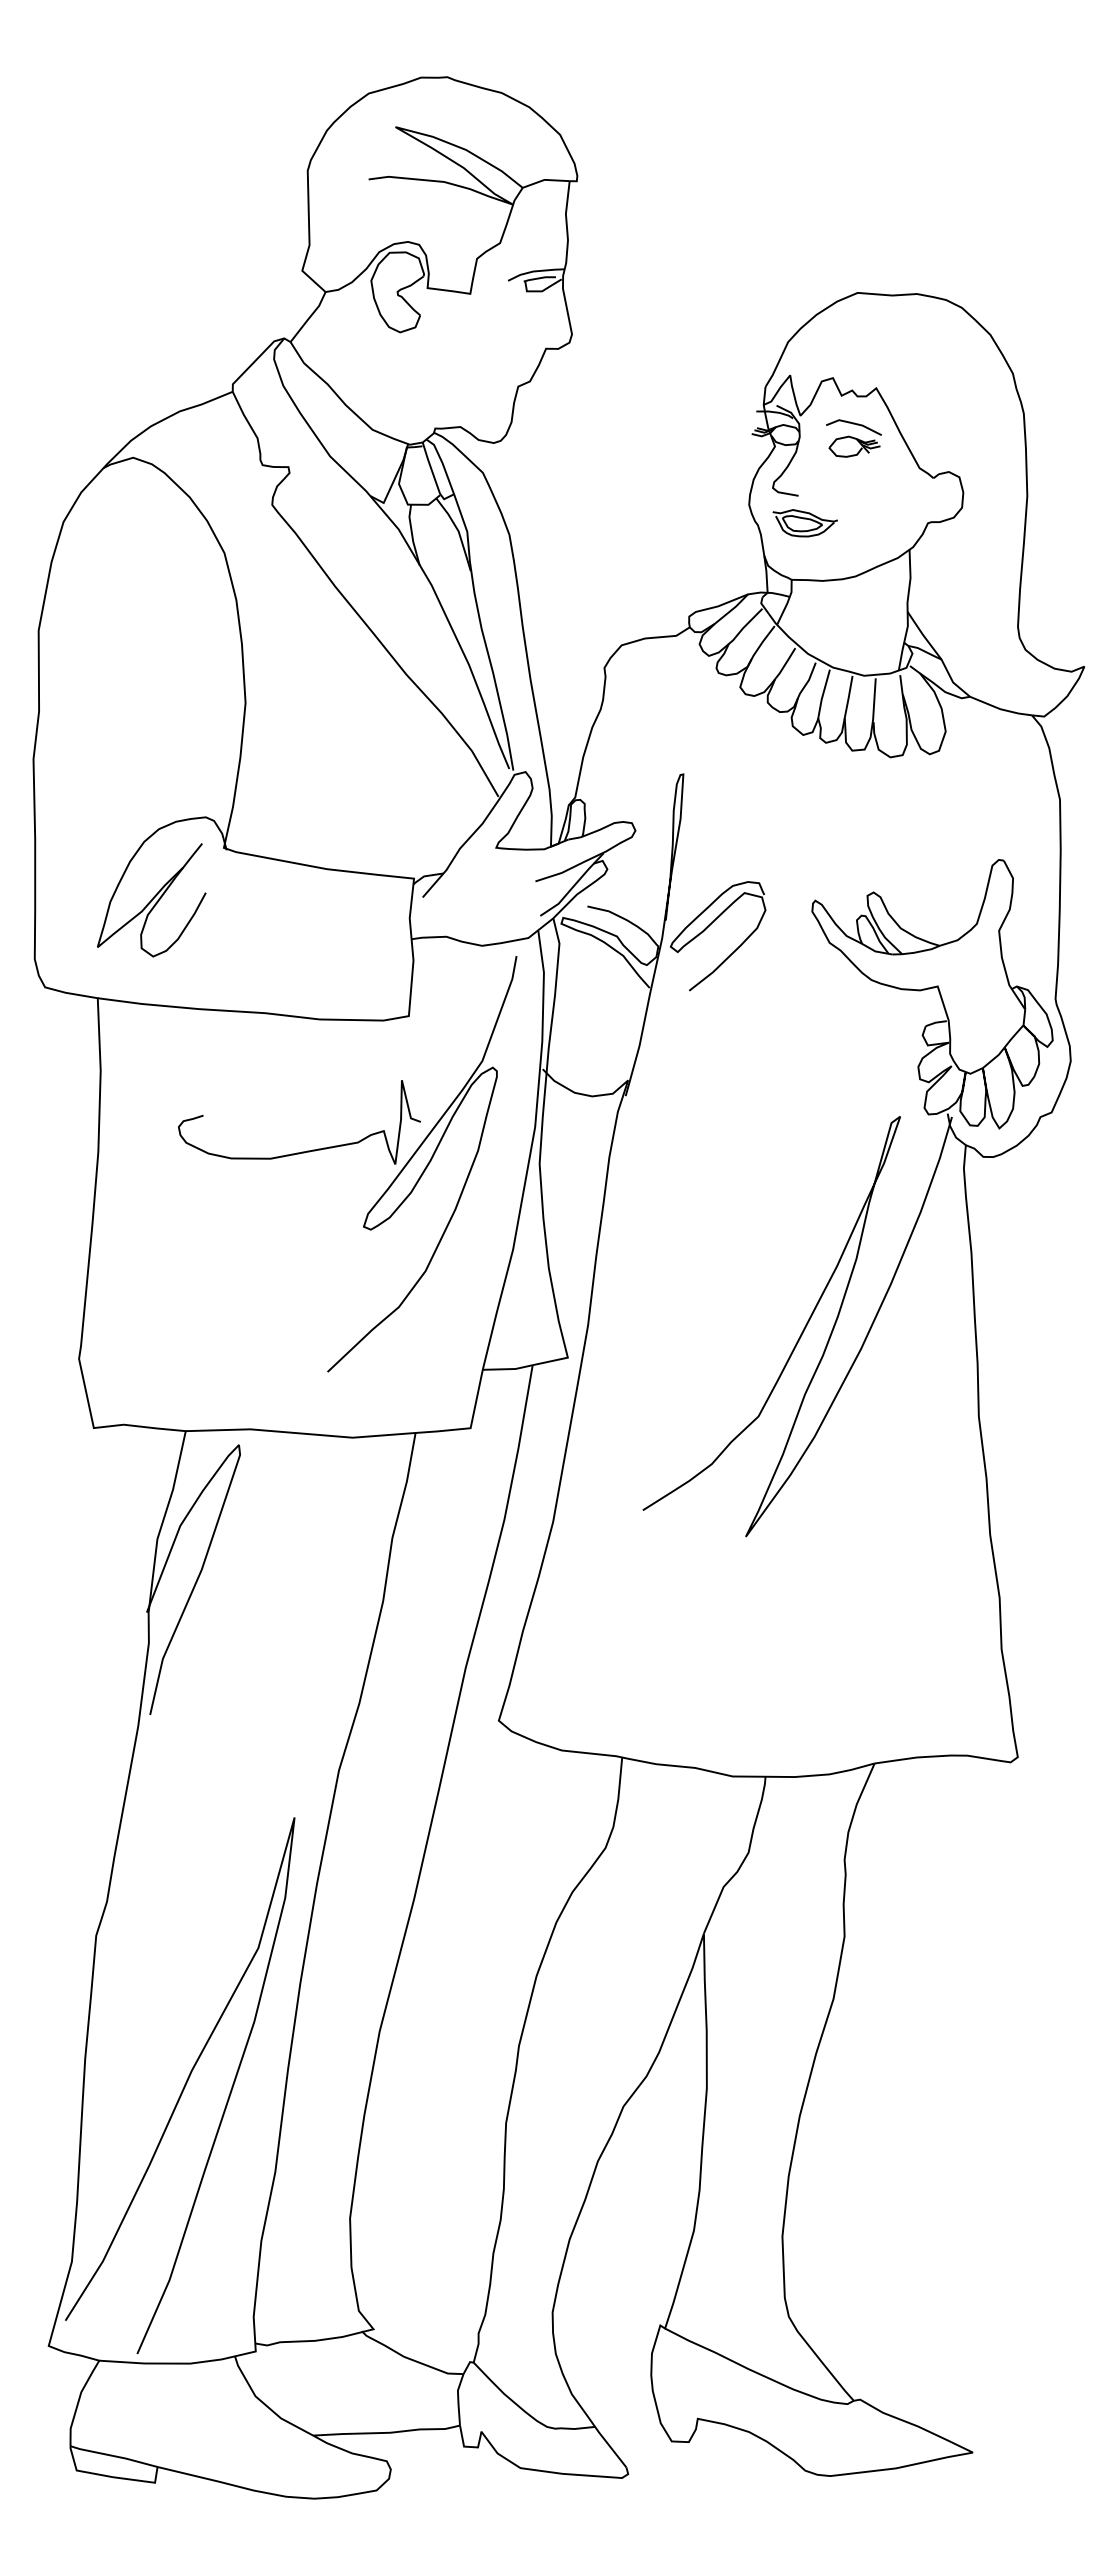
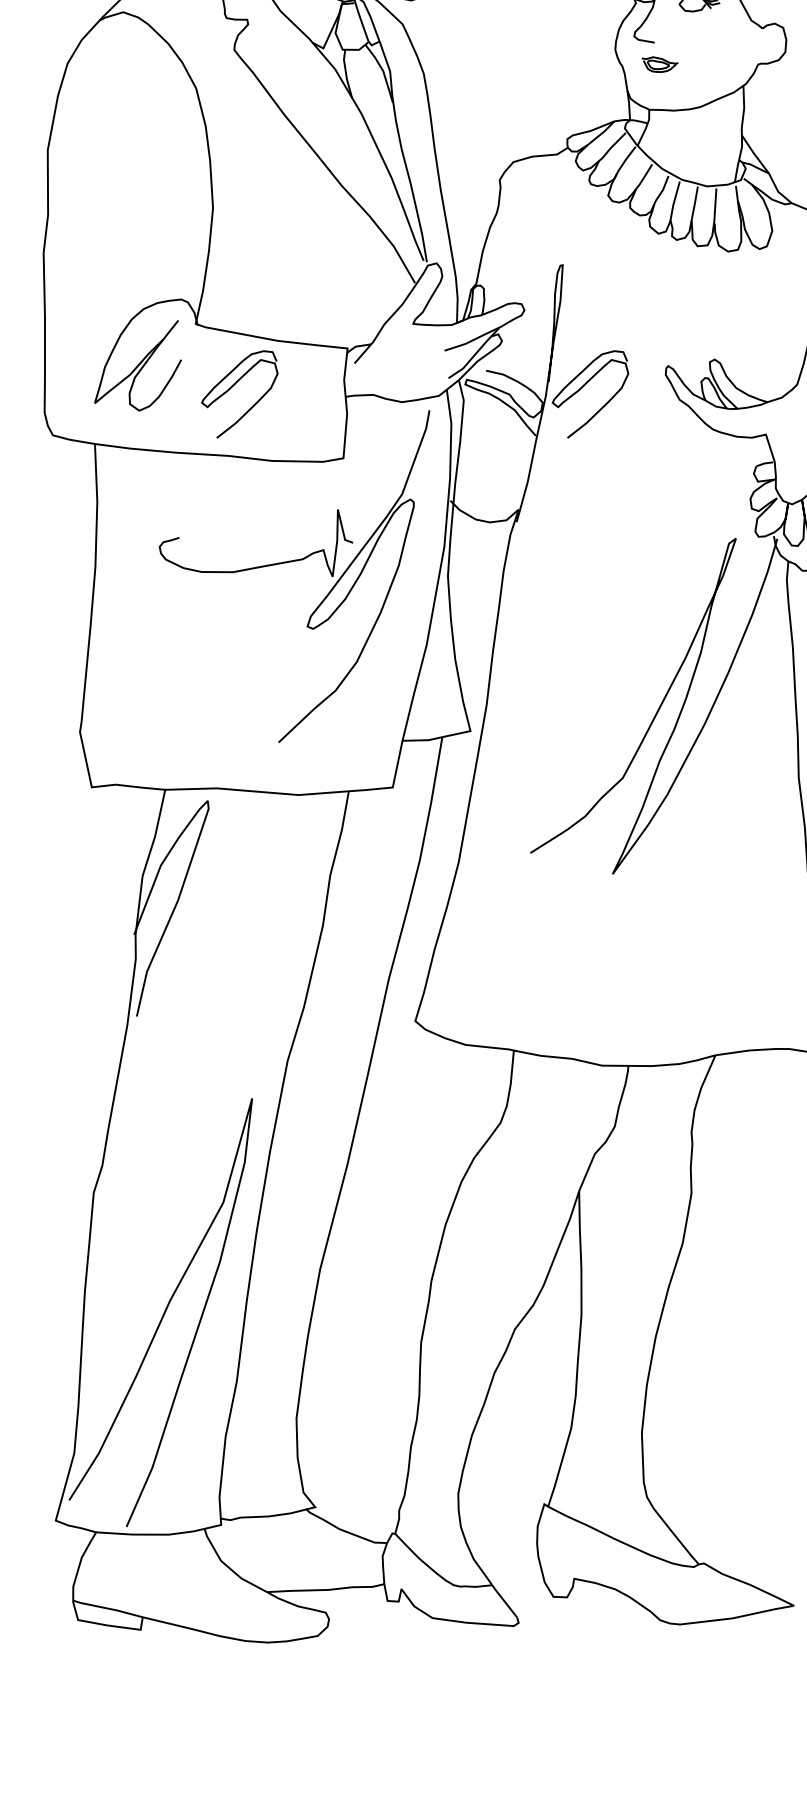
part: (804, 523) -> (659, 64), size x0.7
curve: (270, 926) -> (232, 386), added

